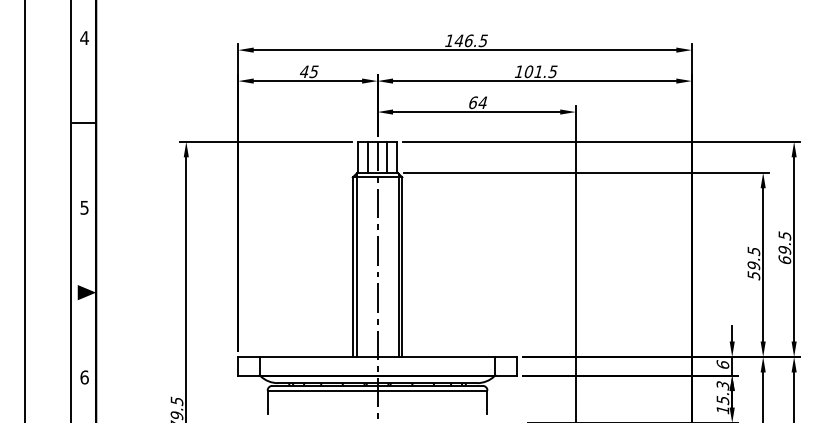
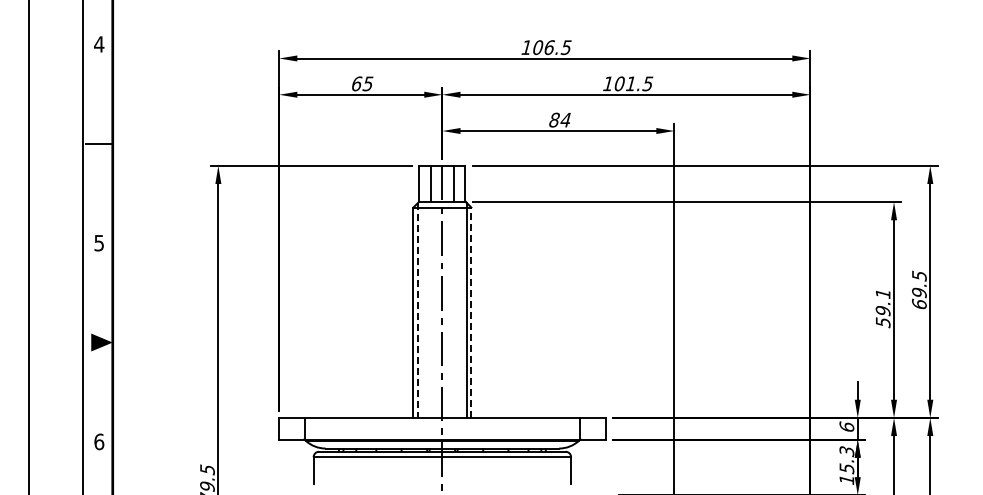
text: (458, 40) -> (537, 47), 146.5 -> 106.5
text: (304, 71) -> (356, 83), 45 -> 65
text: (473, 102) -> (554, 119), 64 -> 84
text: (754, 250) -> (883, 293), 59.5 -> 59.1
line: (356, 266) -> (417, 311), solid -> dashed
line: (402, 266) -> (471, 312), solid -> dashed

